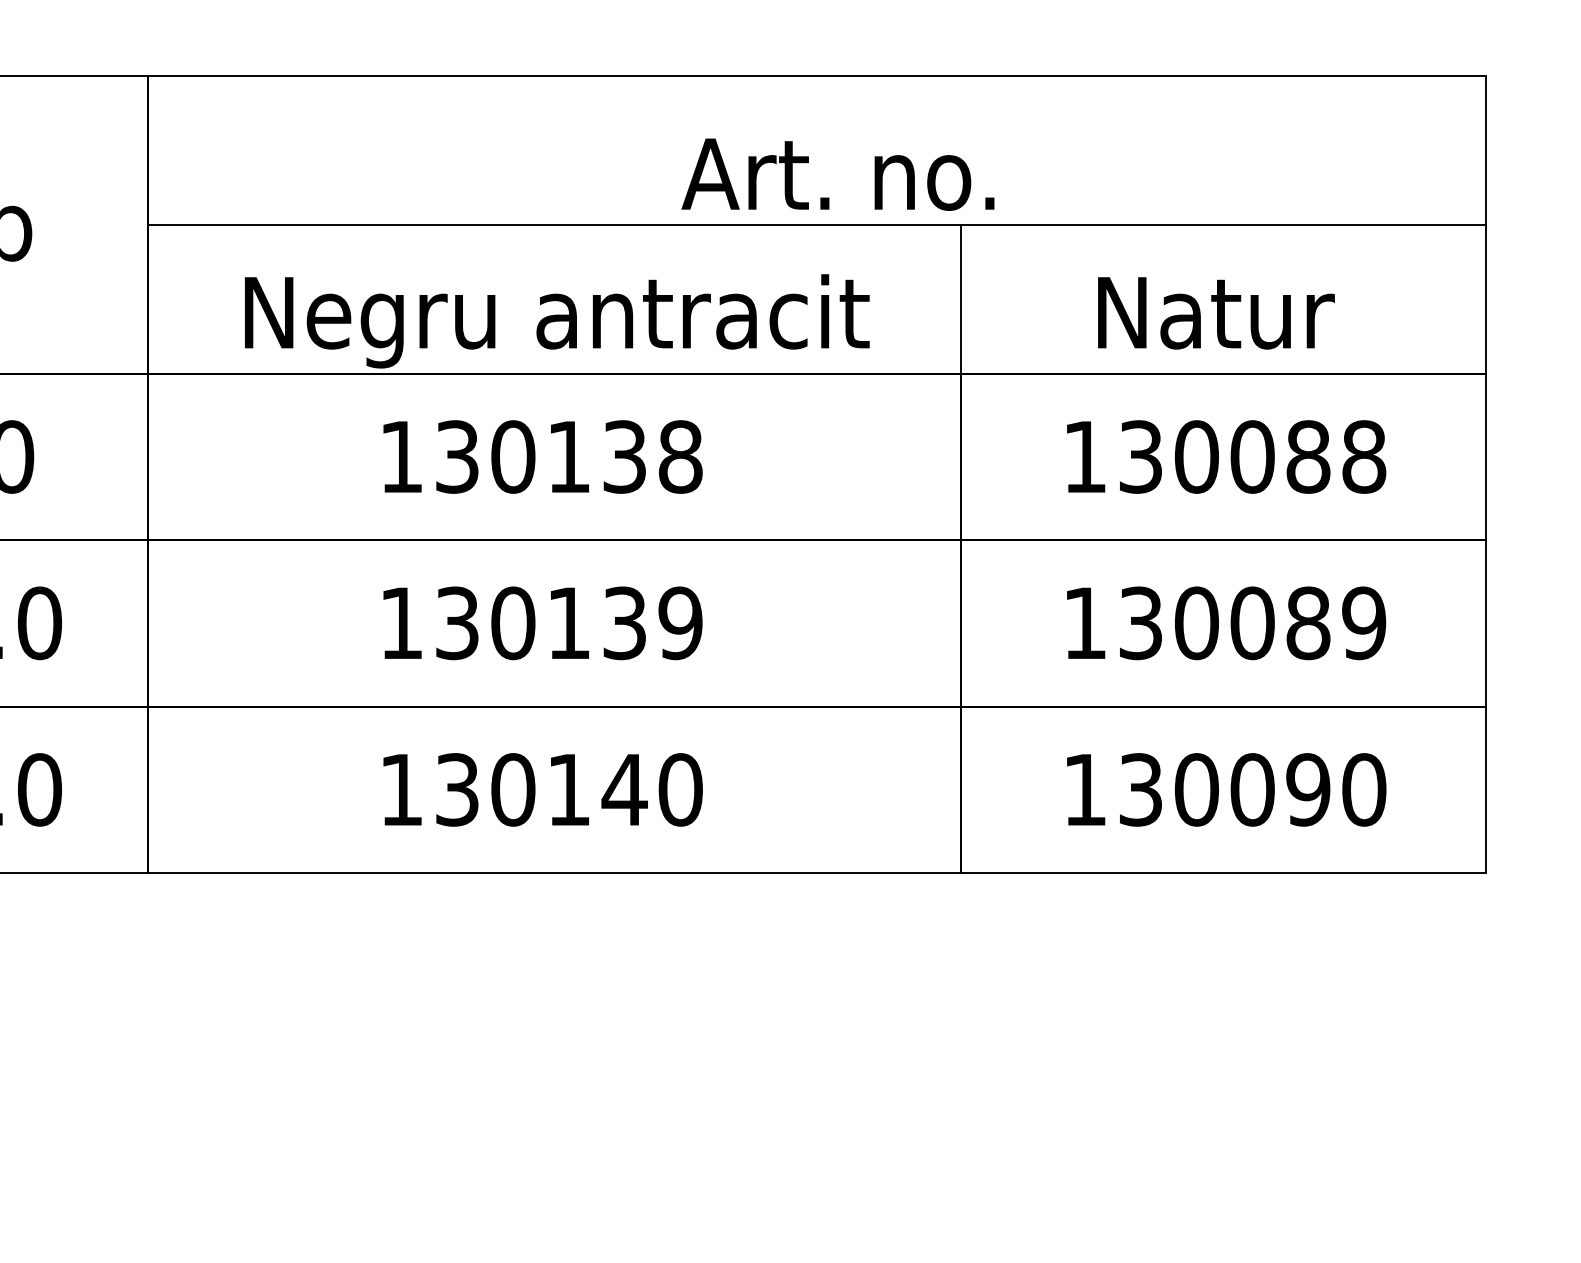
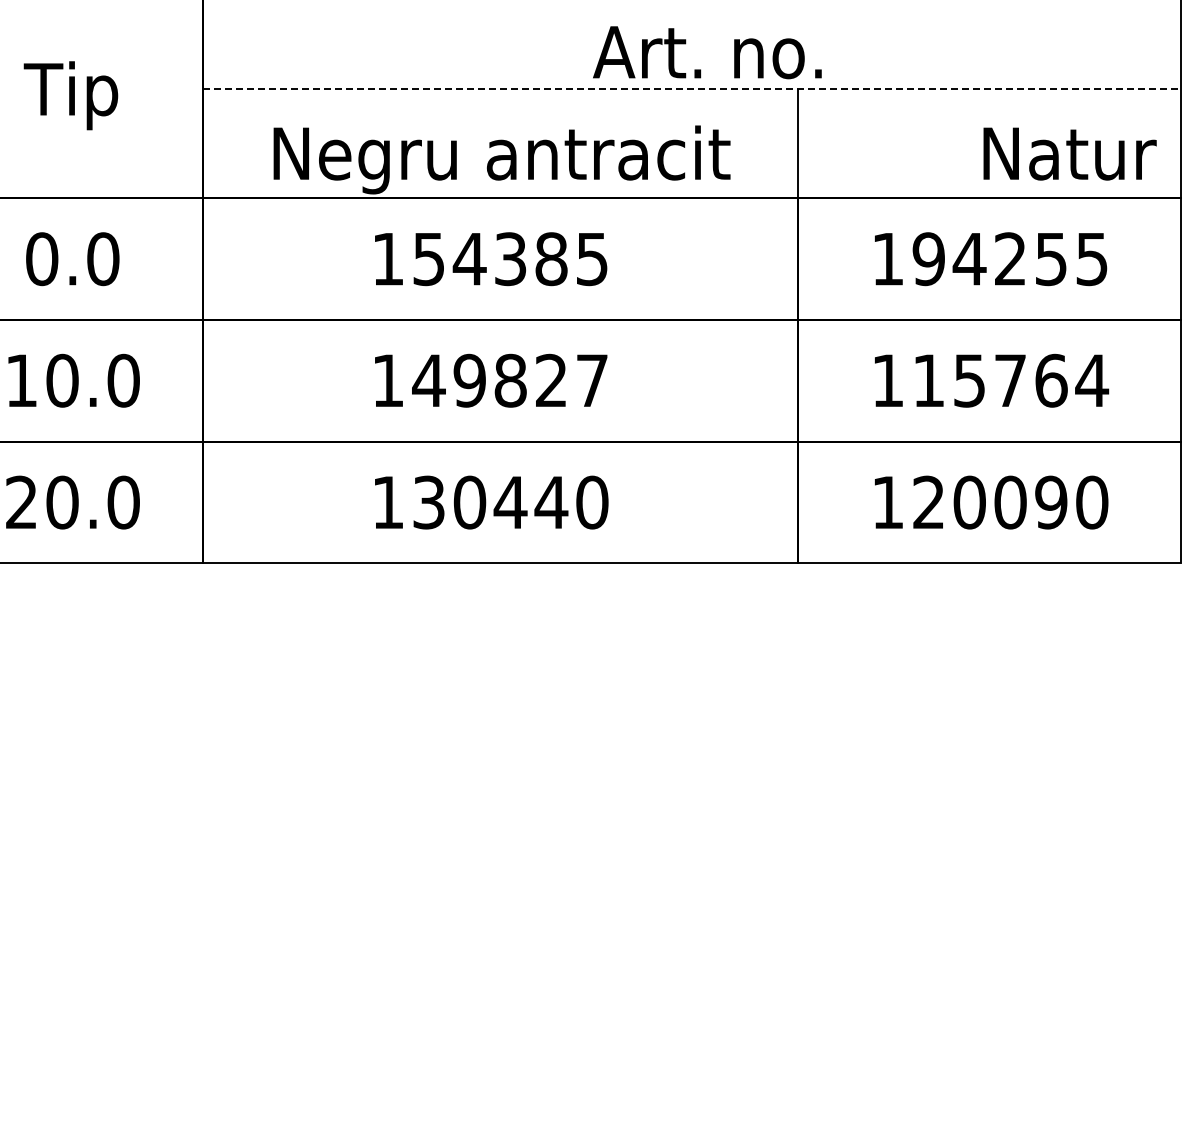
line: (817, 224) -> (692, 89), solid -> dashed
text: (1215, 312) -> (1069, 153), moved
text: (570, 457) -> (511, 259), 130138 -> 154385
text: (1252, 457) -> (1010, 259), 130088 -> 194255
text: (568, 622) -> (510, 380), 130139 -> 149827
text: (1253, 622) -> (1011, 380), 130089 -> 115764
text: (568, 789) -> (510, 502), 130140 -> 130440
text: (1140, 789) -> (928, 502), 130090 -> 120090

